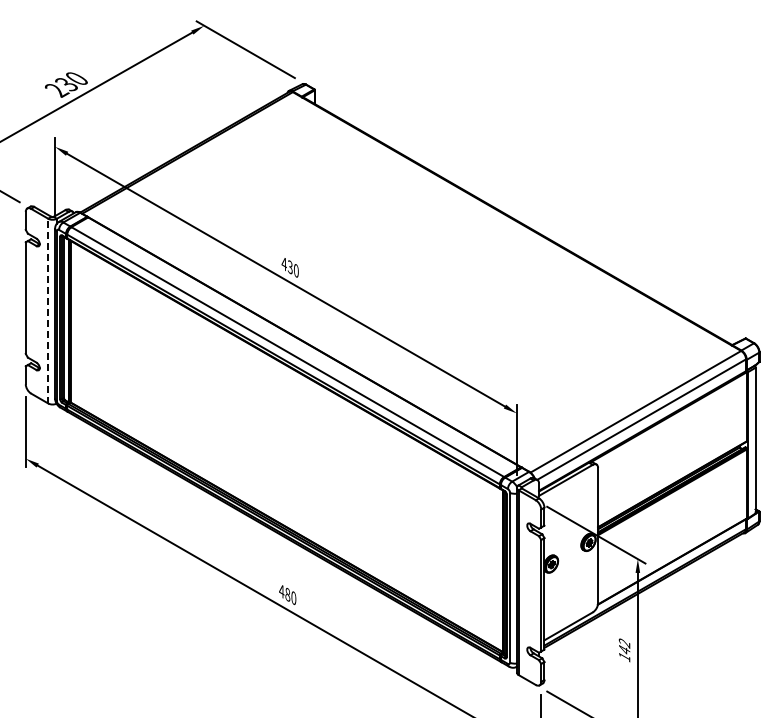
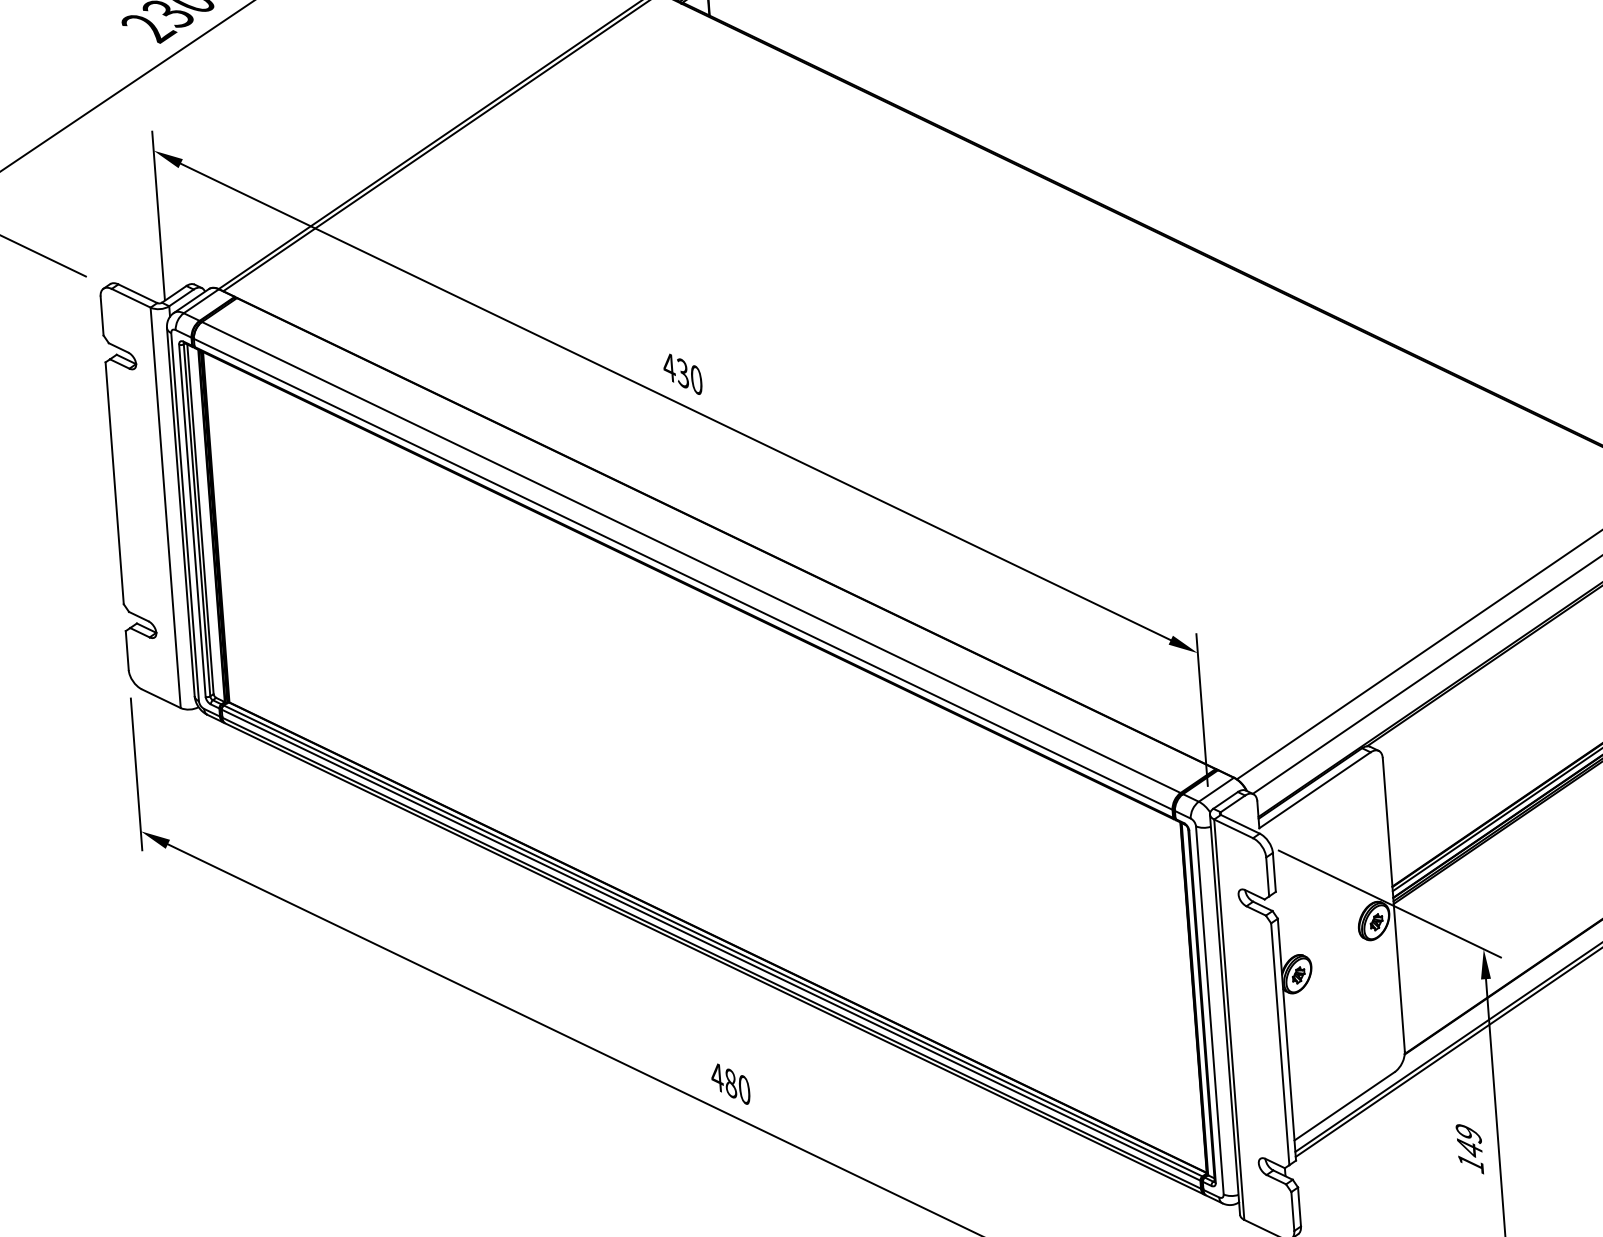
line: (48, 310) -> (165, 506), dashed -> solid
text: (624, 643) -> (1468, 1134), 142 -> 149

